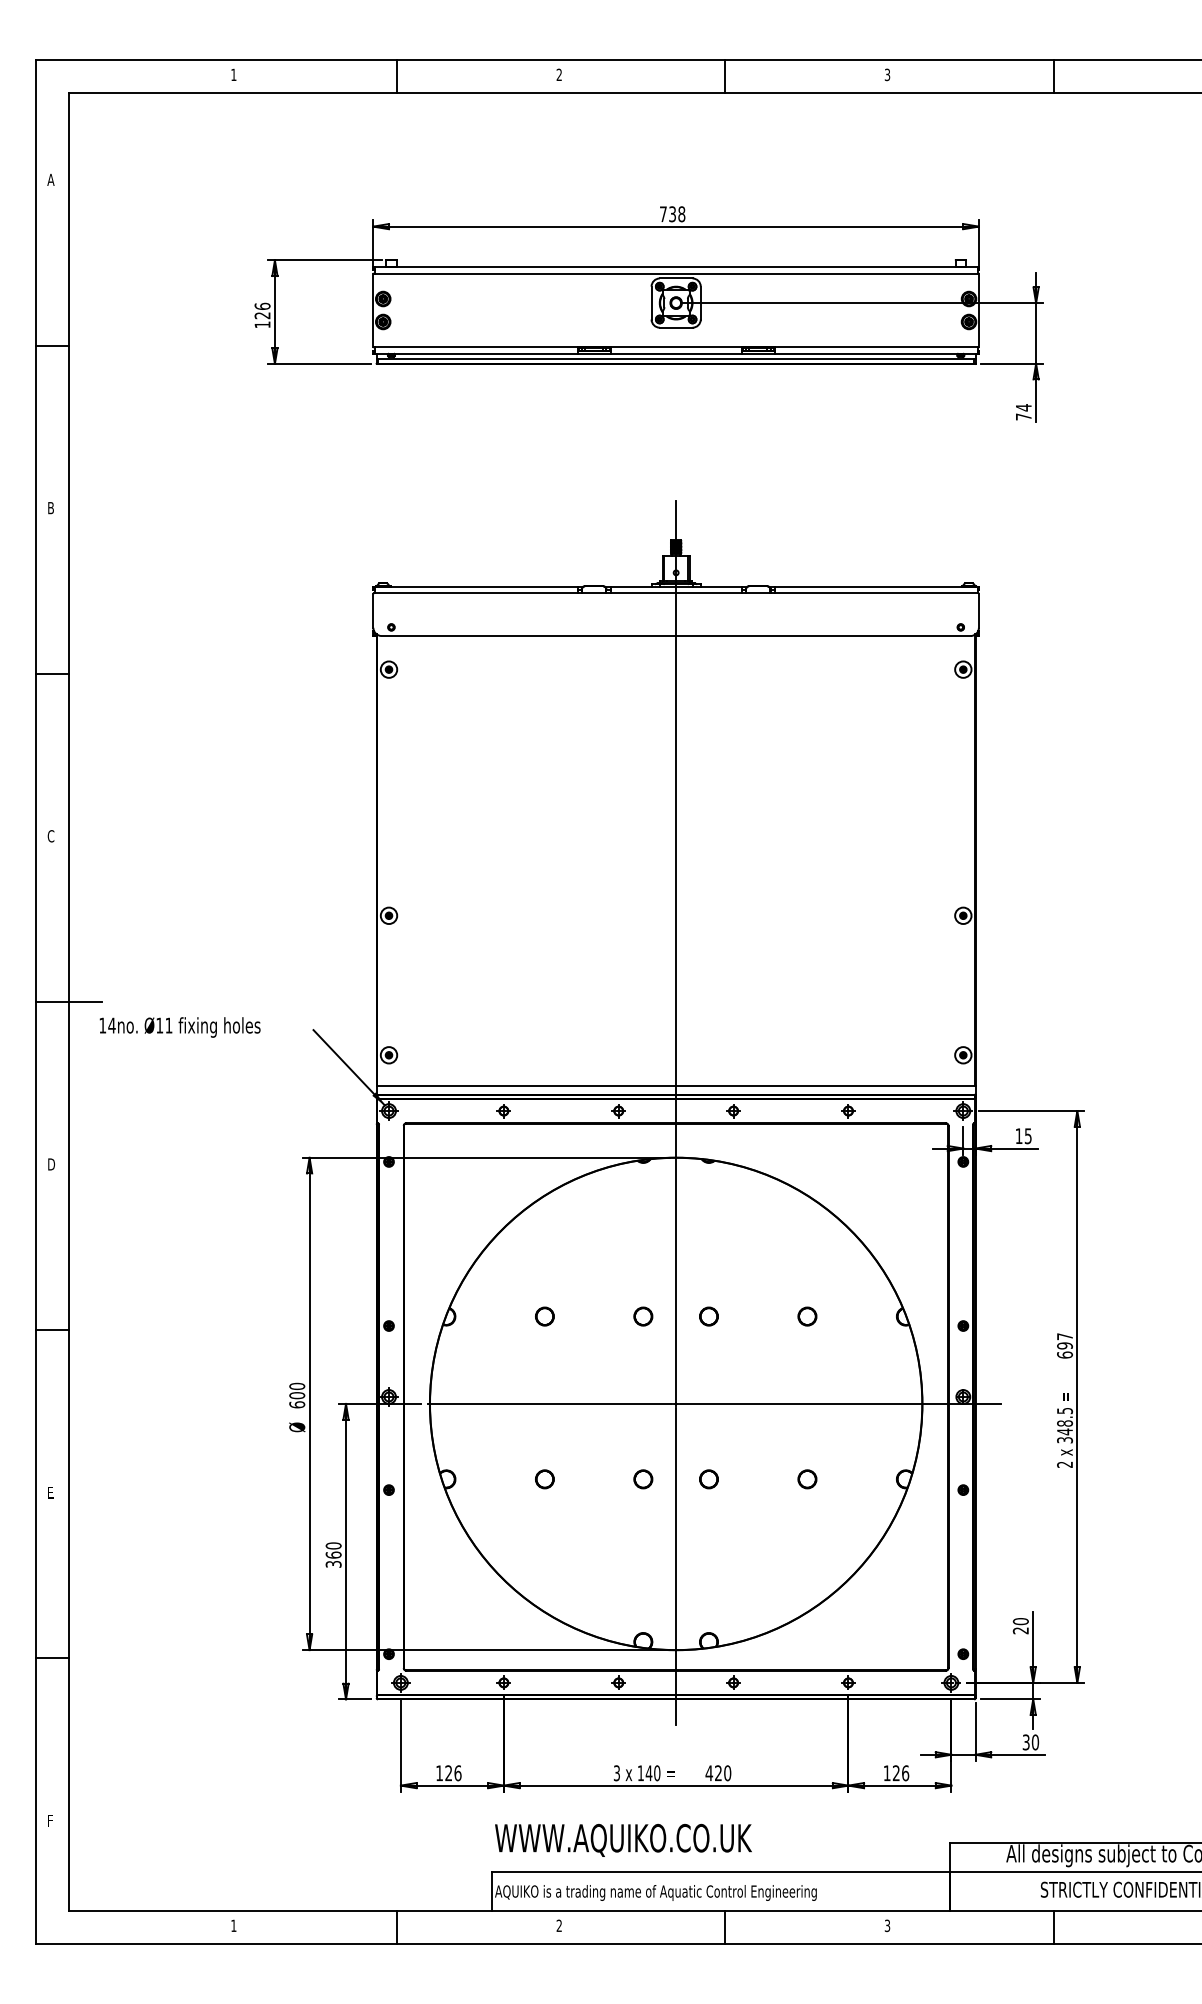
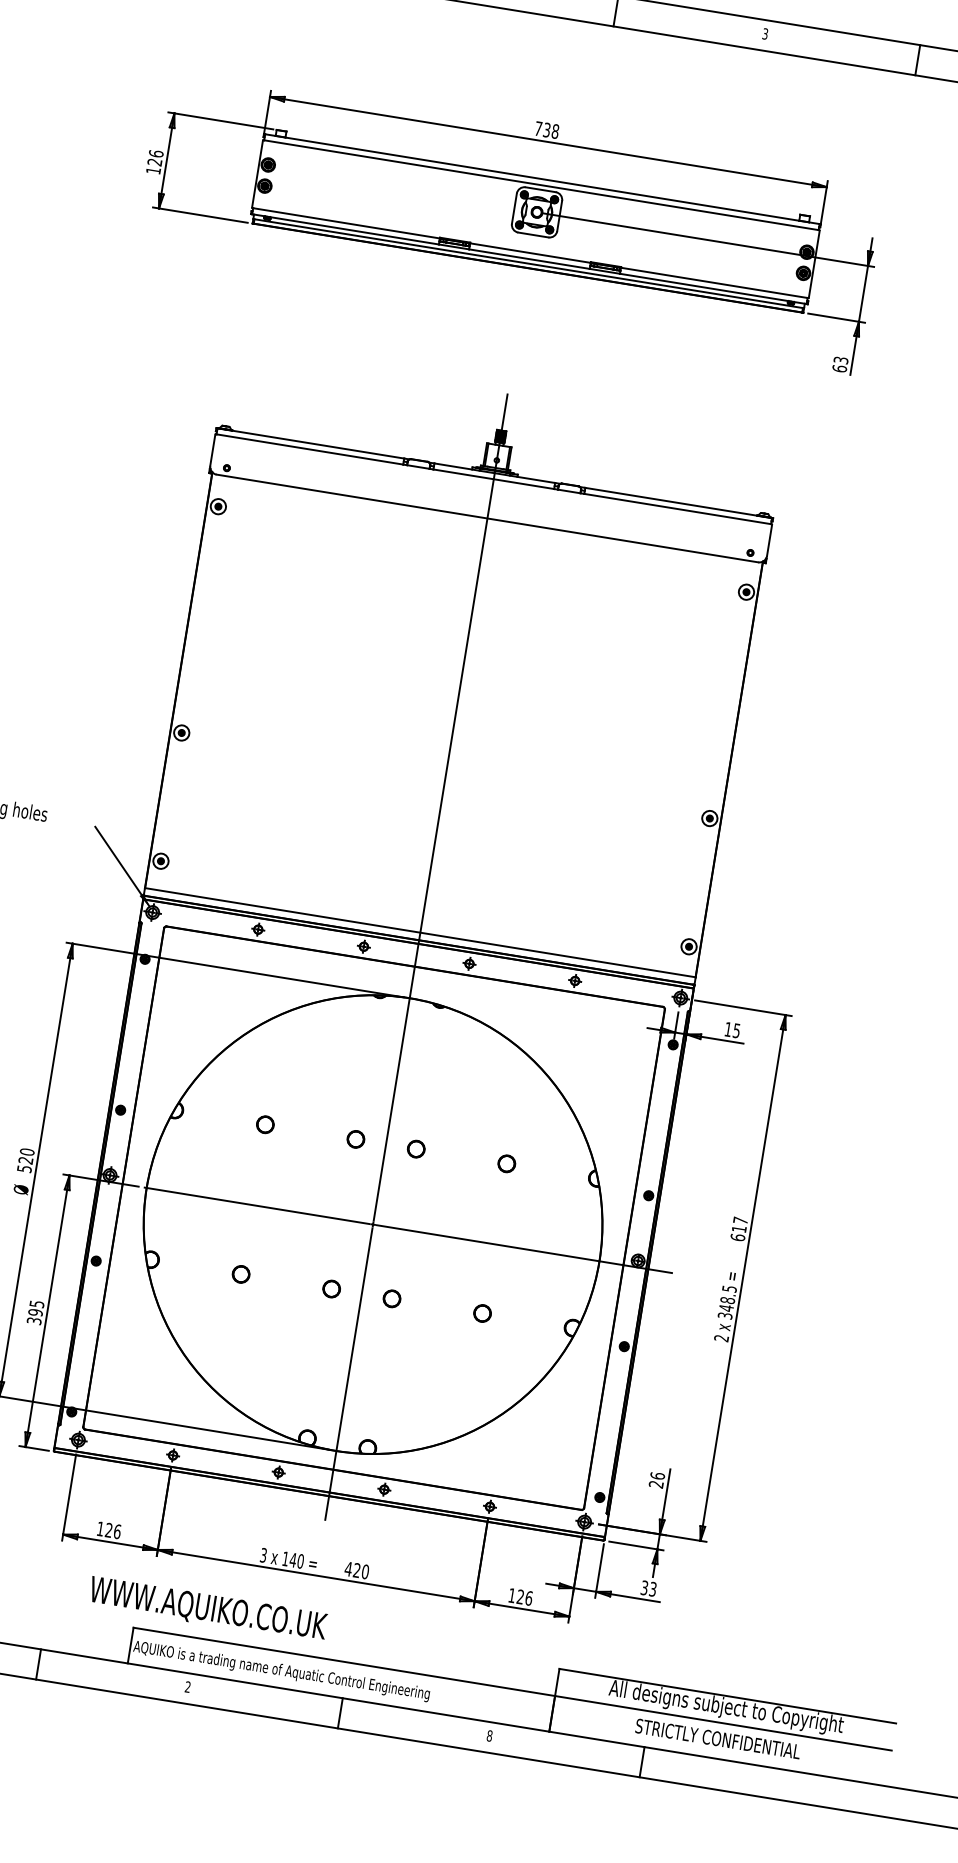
text: (1023, 412) -> (840, 364), 74 -> 63
text: (1065, 1345) -> (739, 1228), 697 -> 617
text: (297, 1400) -> (25, 1165), 600 -> 520
text: (333, 1550) -> (36, 1308), 360 -> 395
text: (1020, 1621) -> (657, 1475), 20 -> 26
text: (1035, 1742) -> (653, 1589), 30 -> 33
text: (623, 1839) -> (208, 1608), moved
text: (887, 1925) -> (489, 1735), 3 -> 8

